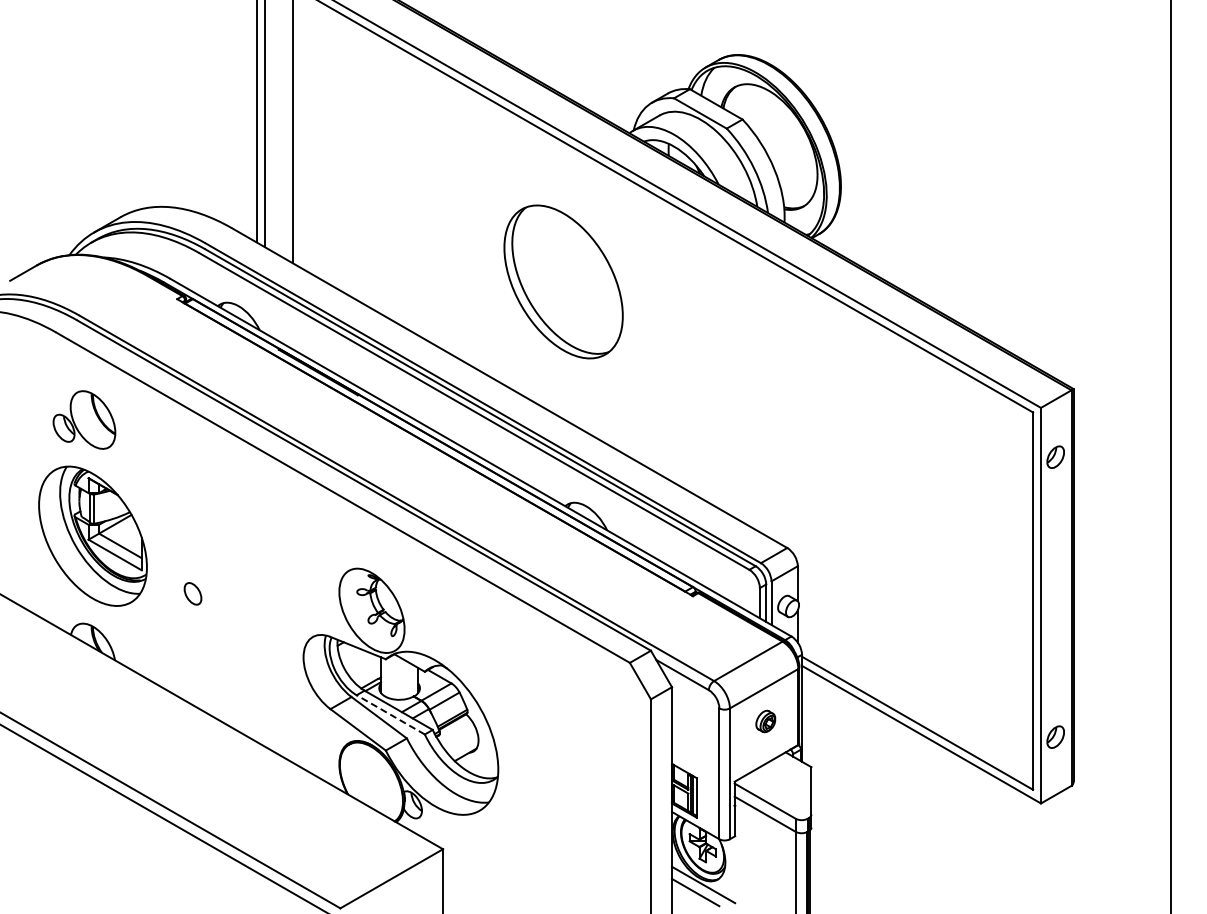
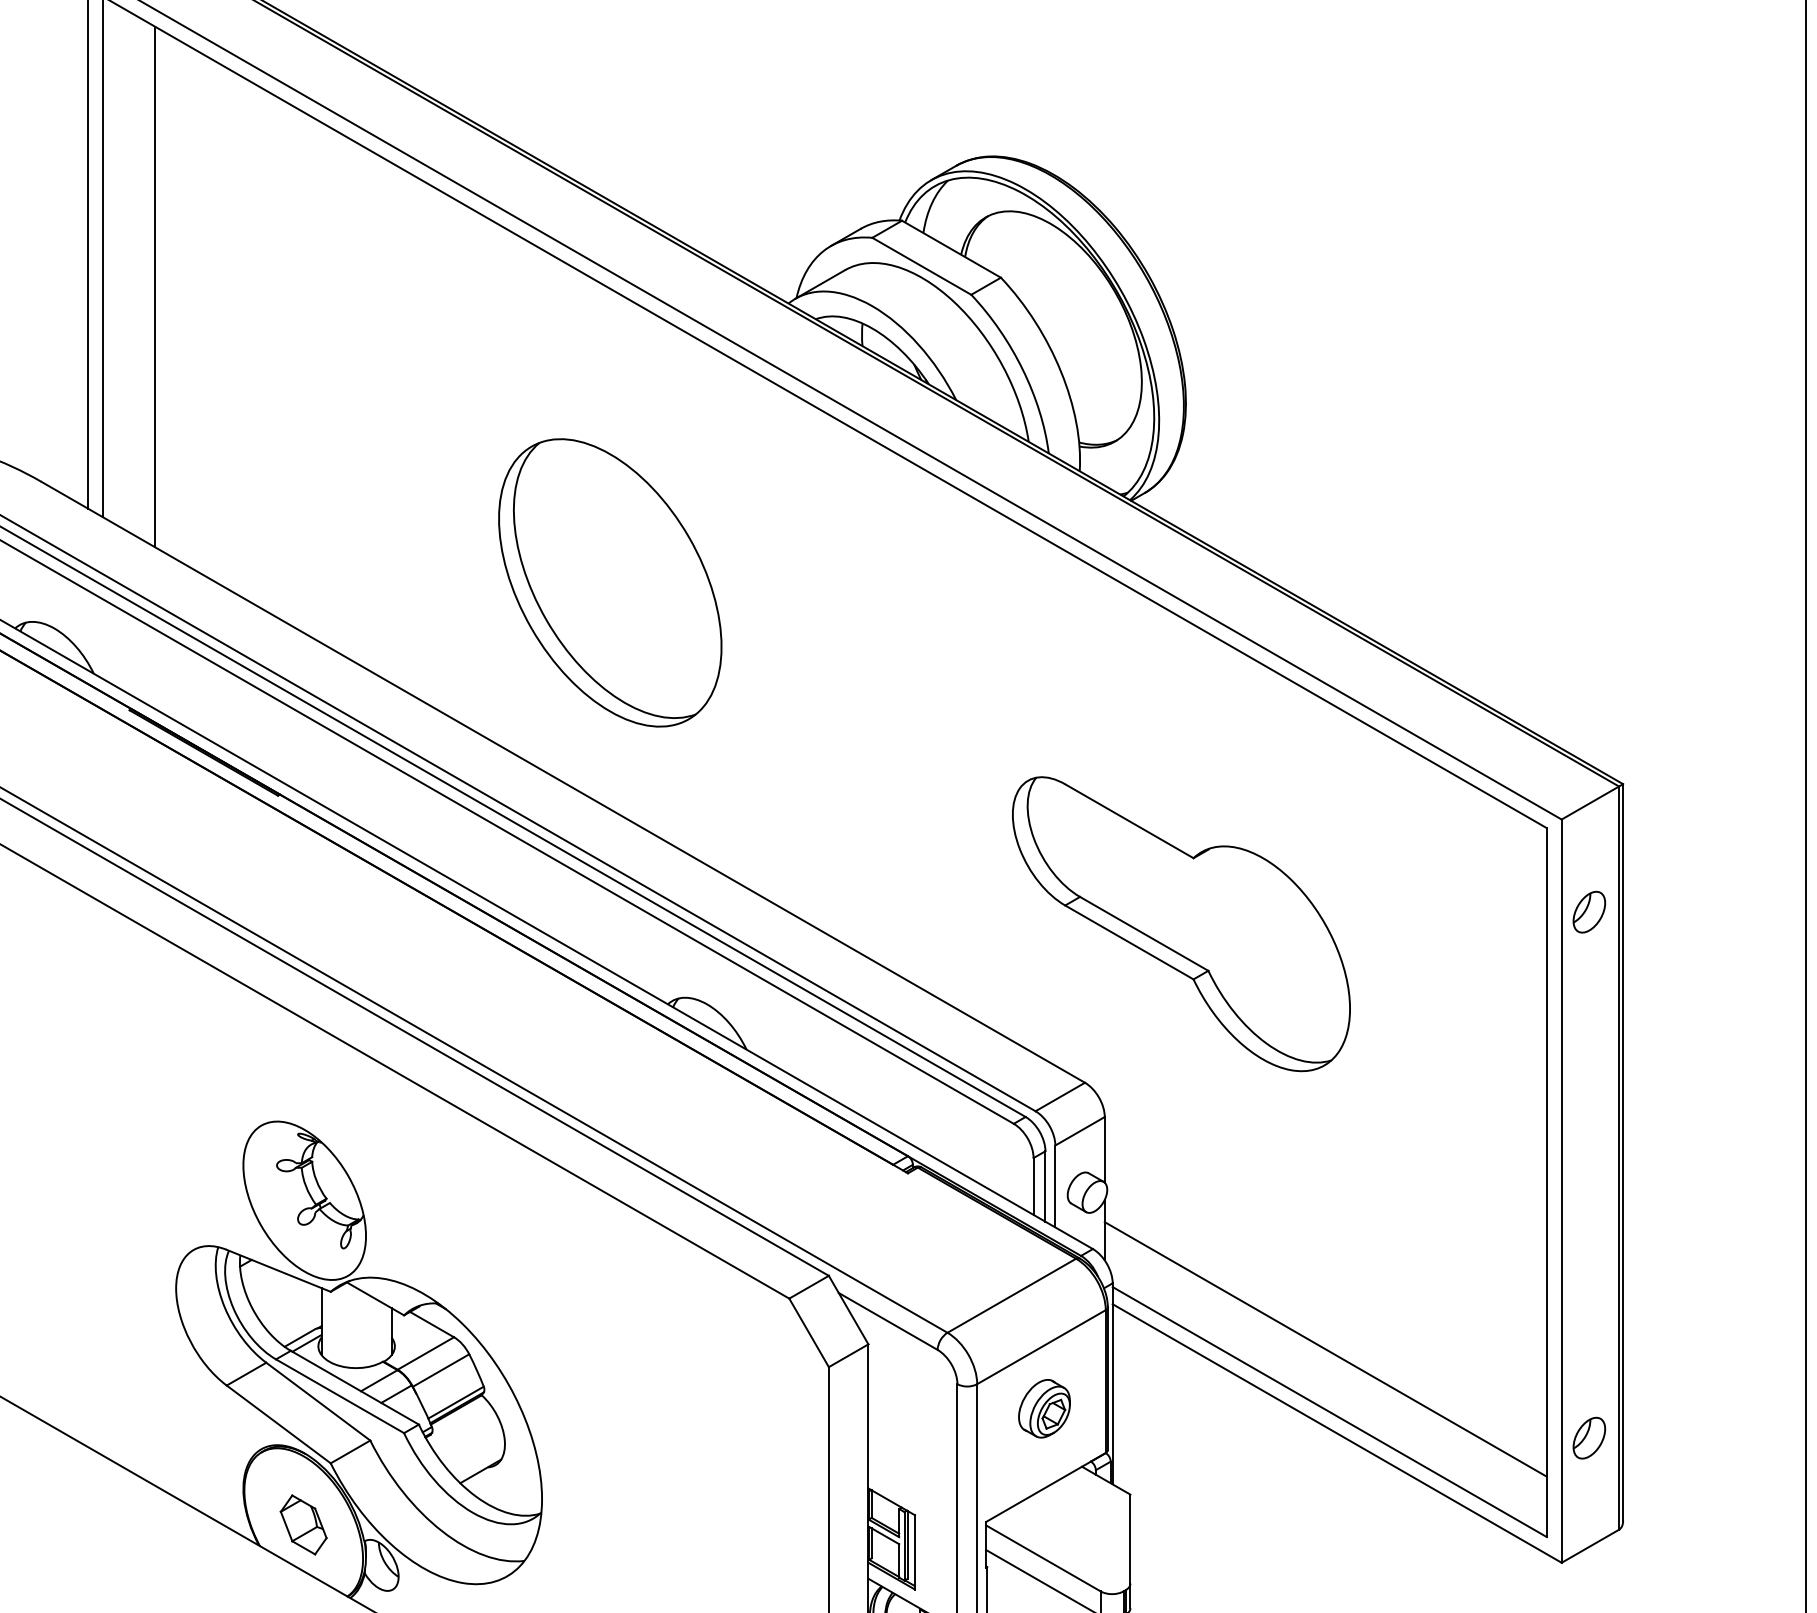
part: (563, 281) -> (610, 582), moved
part: (838, 463) -> (1181, 923), added
line: (915, 689) -> (1325, 1348), added
line: (390, 714) -> (339, 1395), dashed -> solid
part: (765, 721) -> (1044, 1408), size x1.43
part: (371, 783) -> (303, 1525), added

